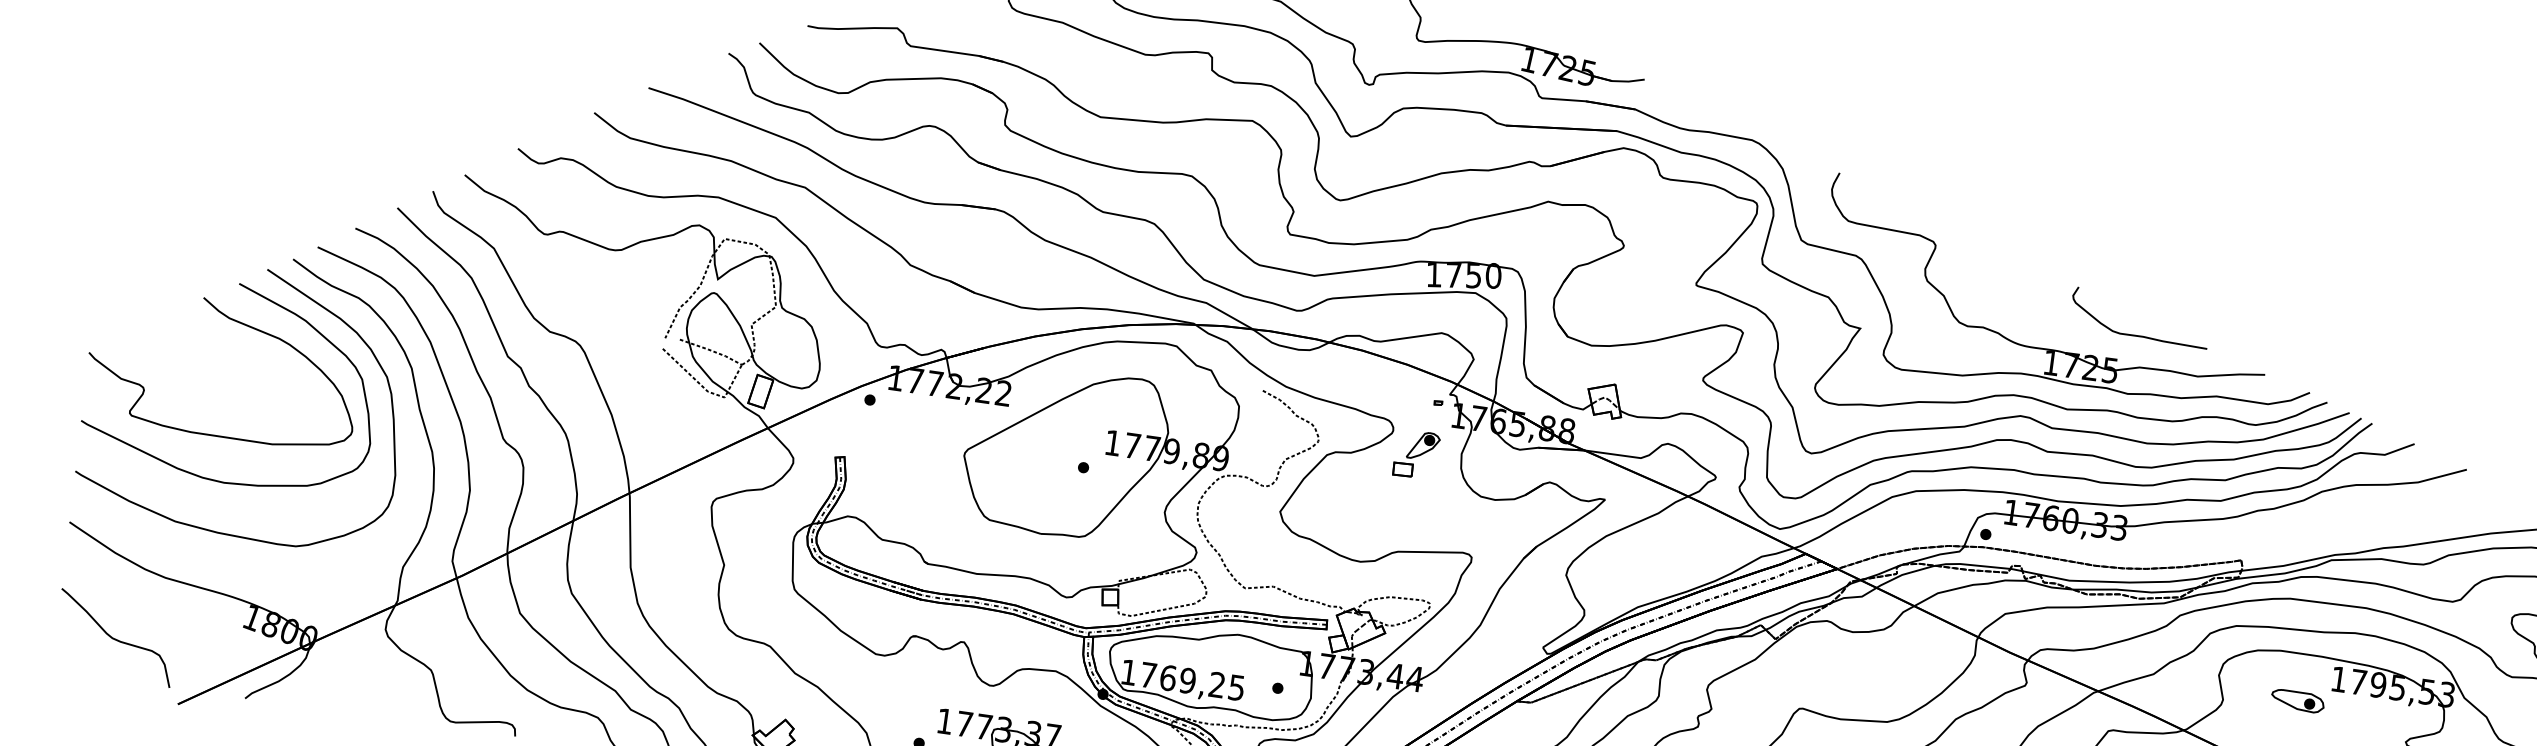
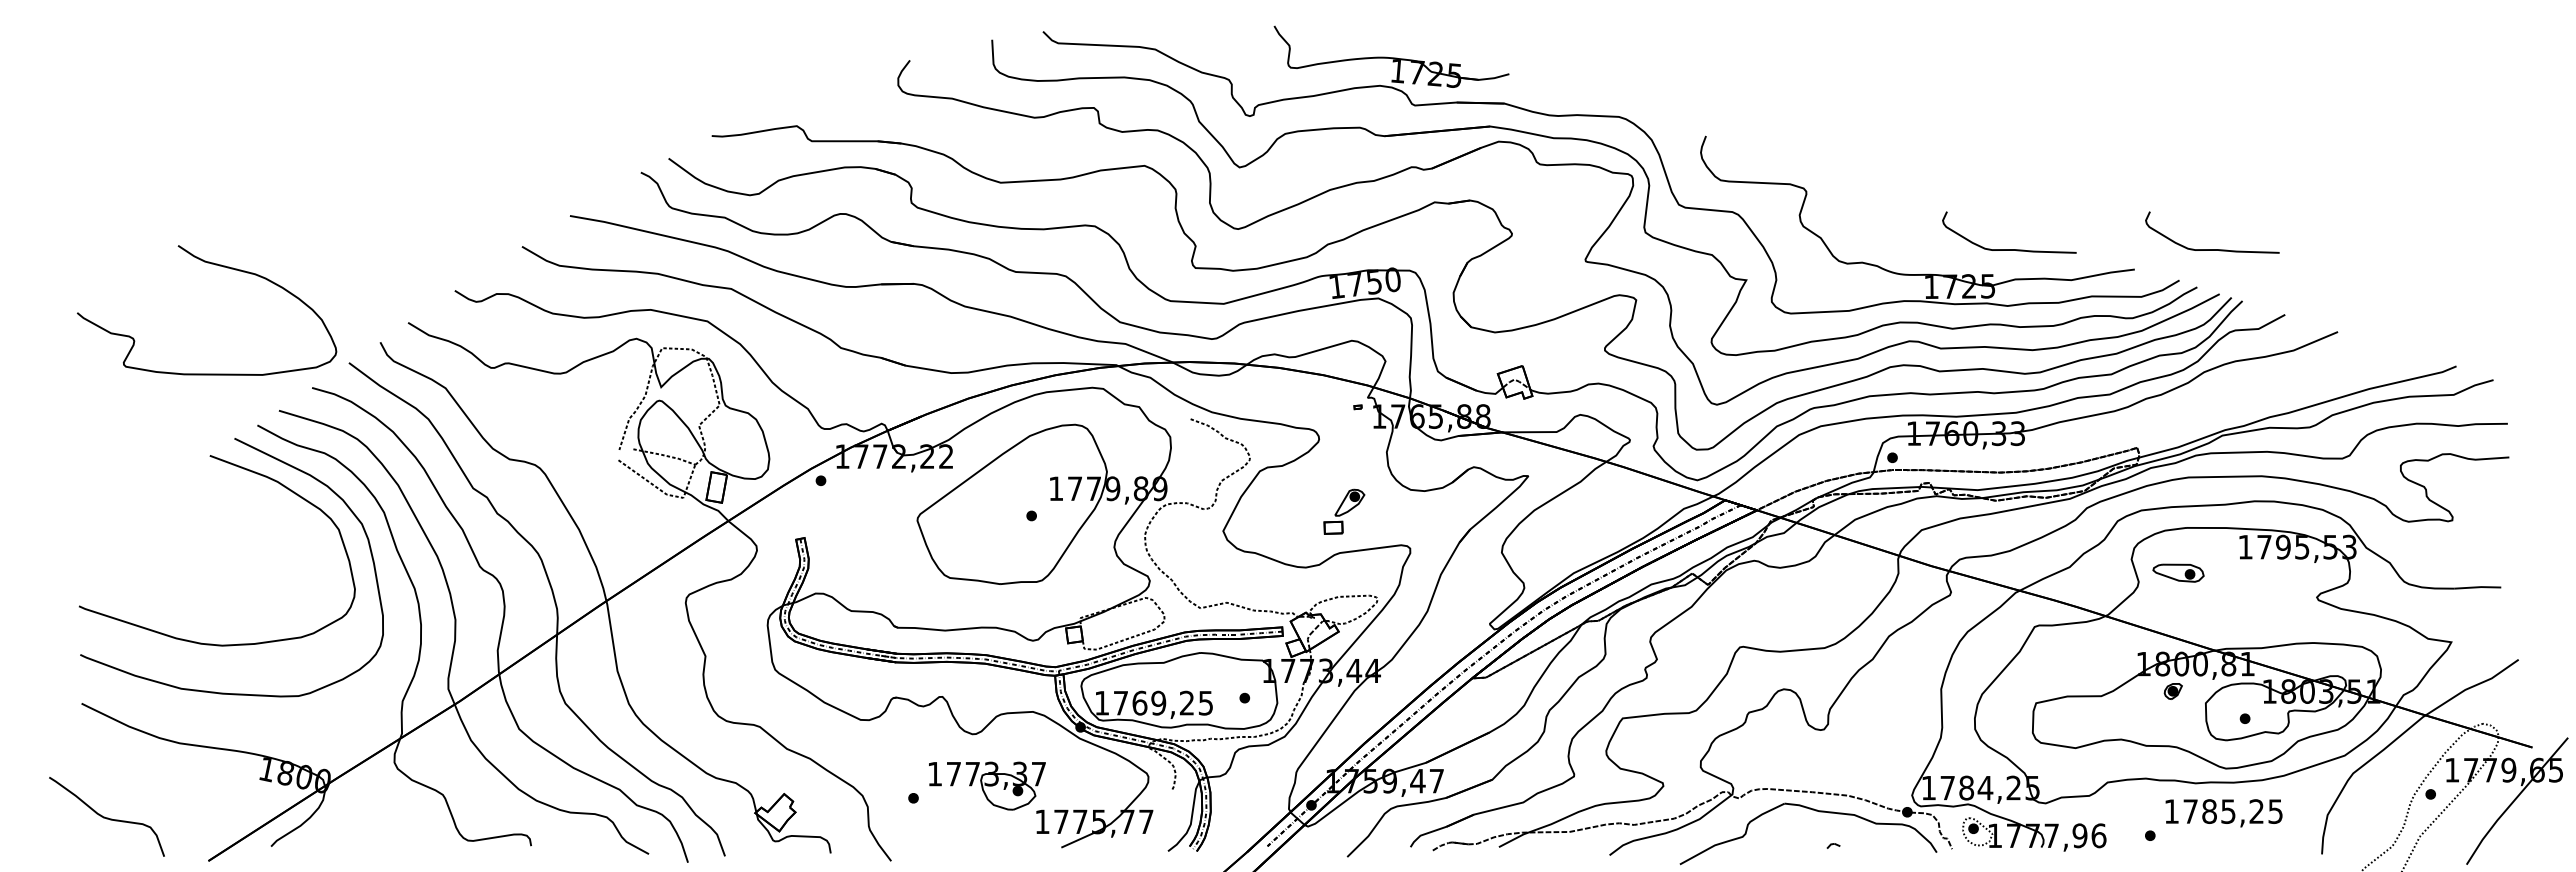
curve: (243, 325) -> (219, 266), moved
curve: (2348, 365) -> (2212, 249), added
part: (1416, 454) -> (1344, 511), moved
curve: (115, 638) -> (106, 817), moved
part: (2297, 700) -> (2178, 572), moved

